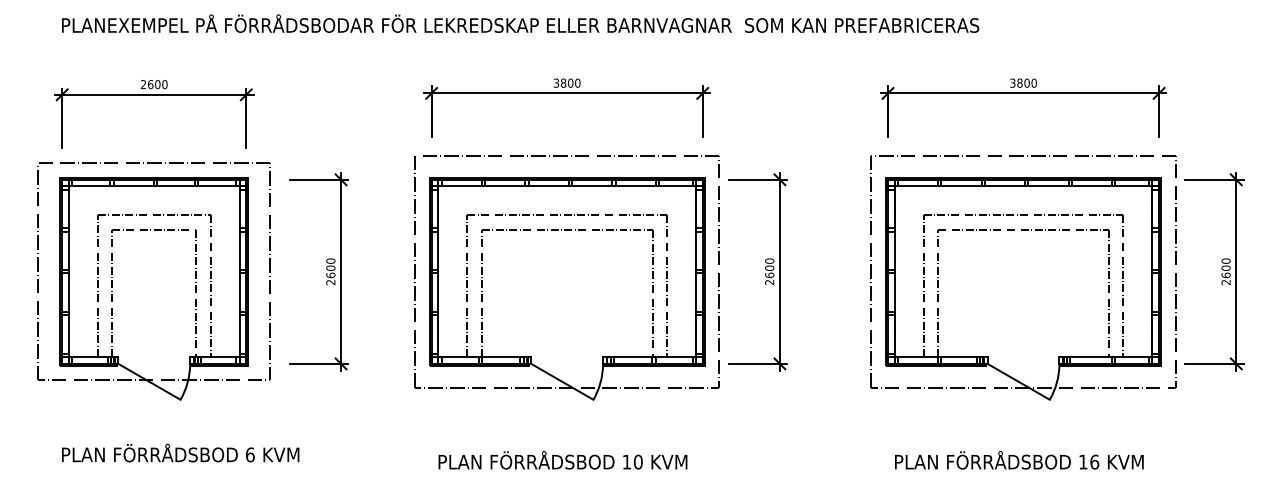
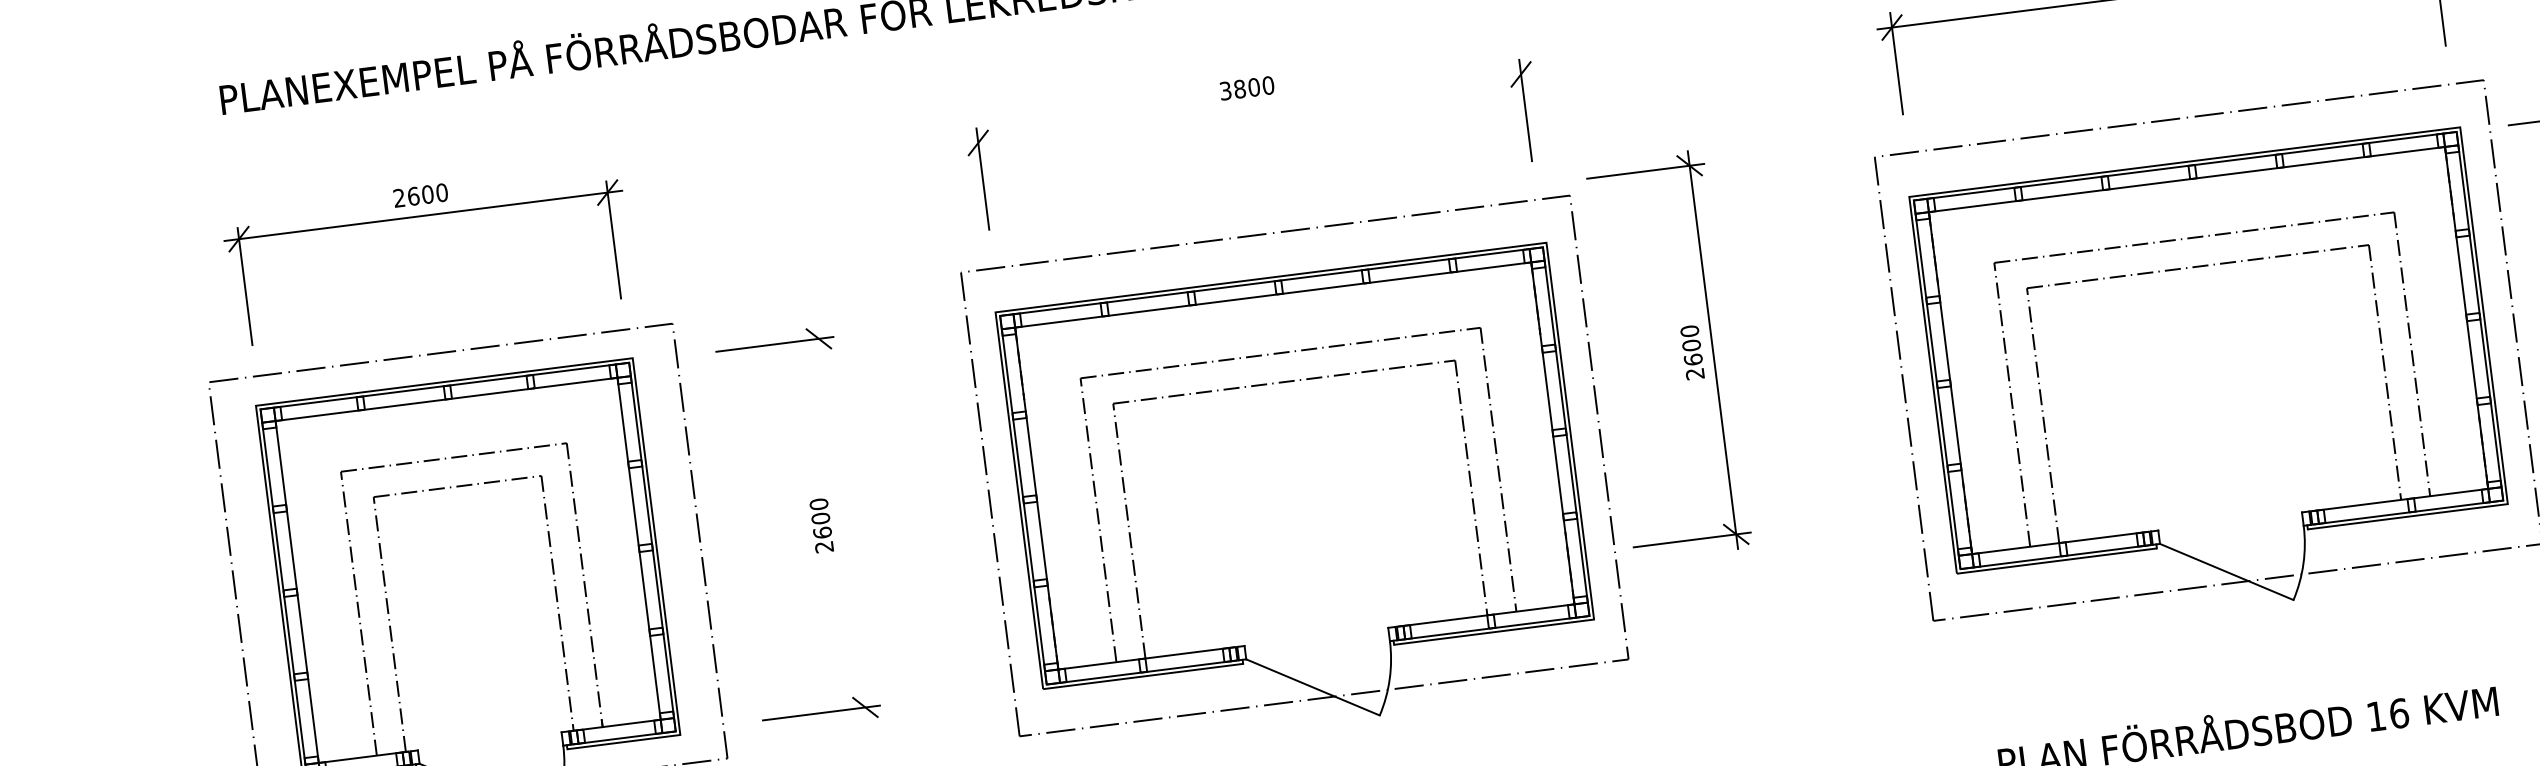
line: (566, 93) -> (1248, 109), removed
part: (765, 269) -> (1683, 349), moved
line: (341, 271) -> (842, 522), removed

